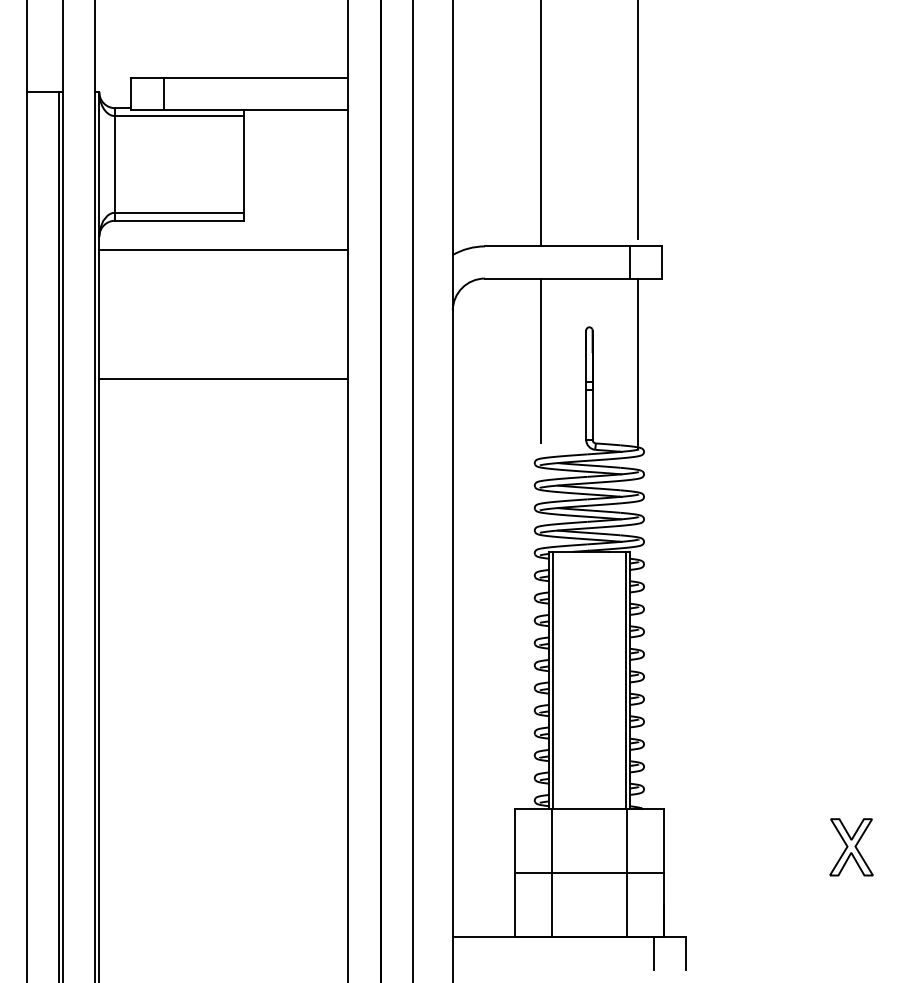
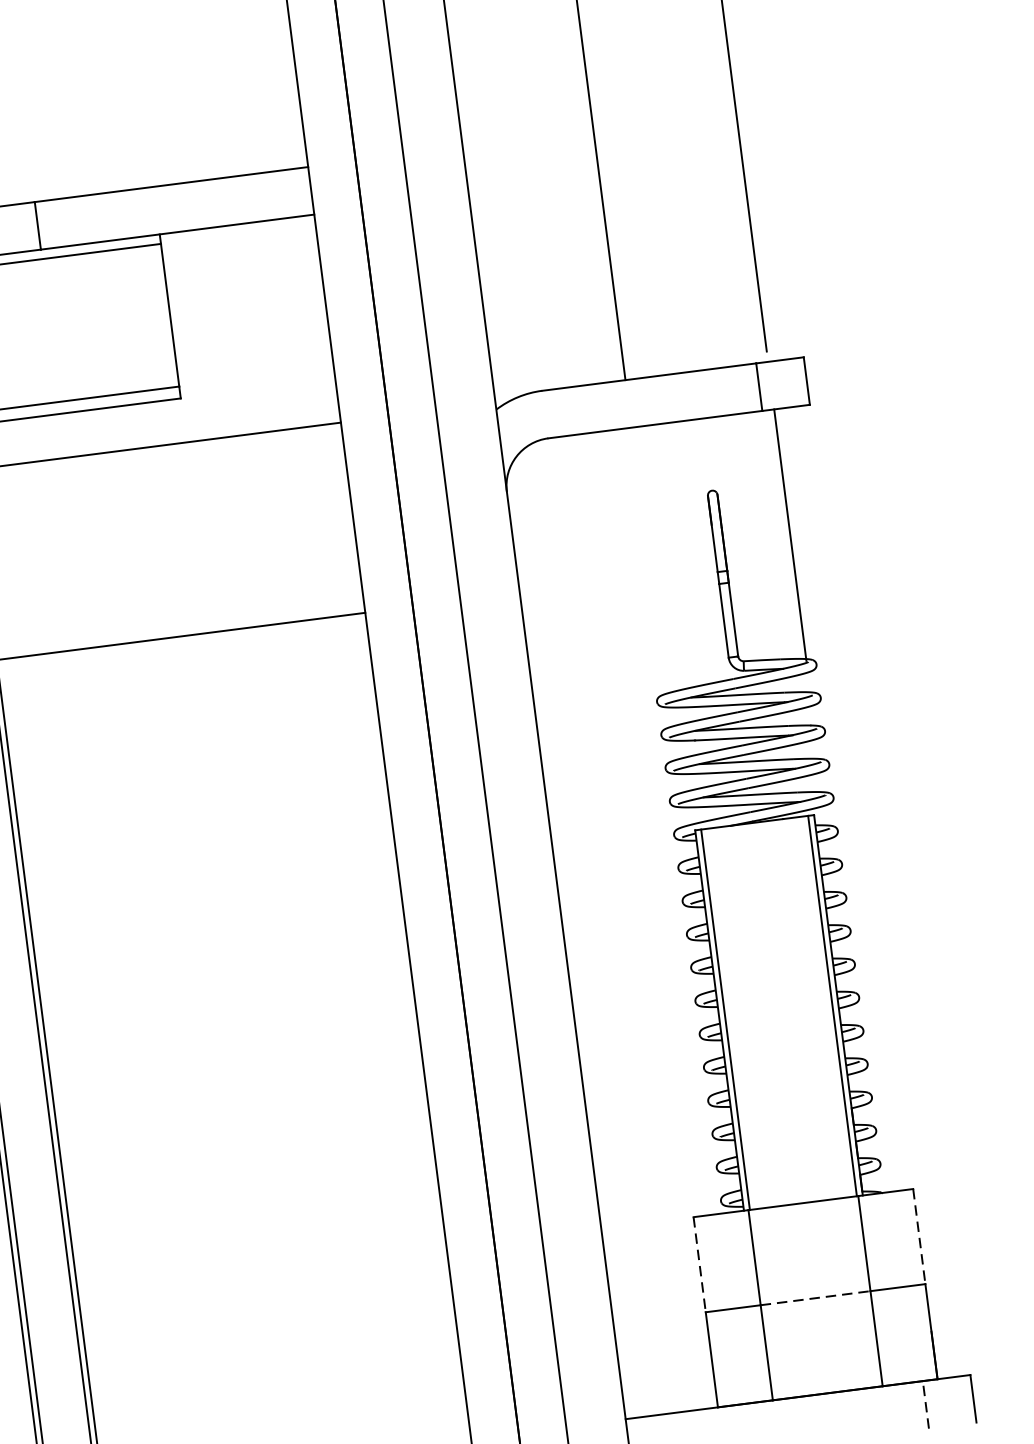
line: (541, 360) -> (647, 548), removed
line: (515, 841) -> (700, 1265), solid -> dashed
line: (663, 841) -> (919, 1237), solid -> dashed
line: (589, 873) -> (815, 1298), solid -> dashed
line: (653, 953) -> (925, 1404), solid -> dashed

